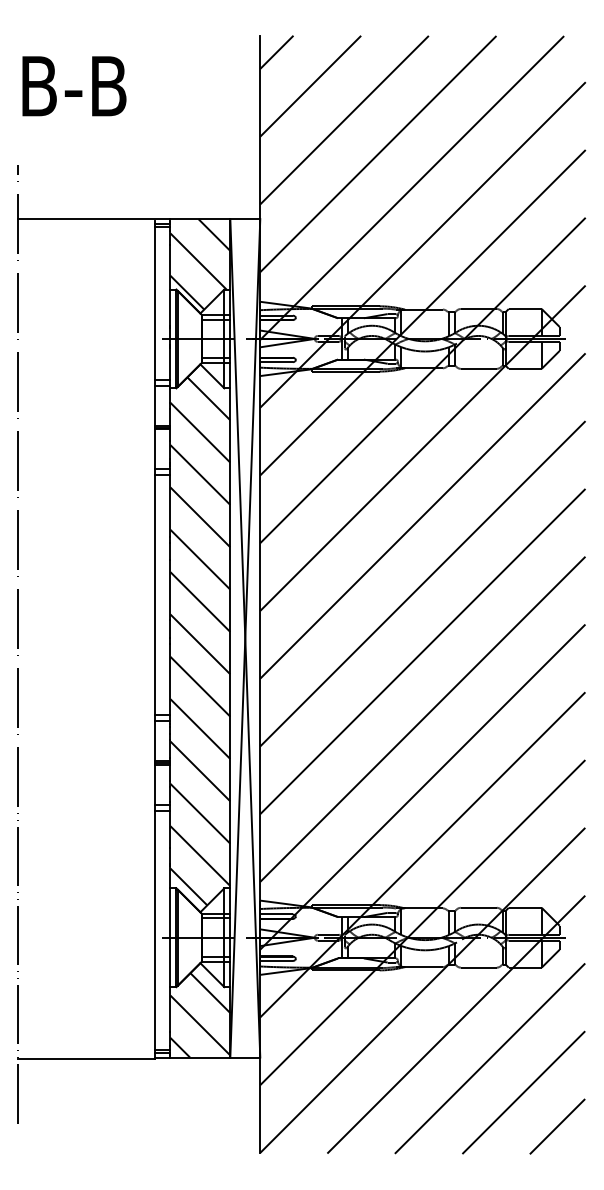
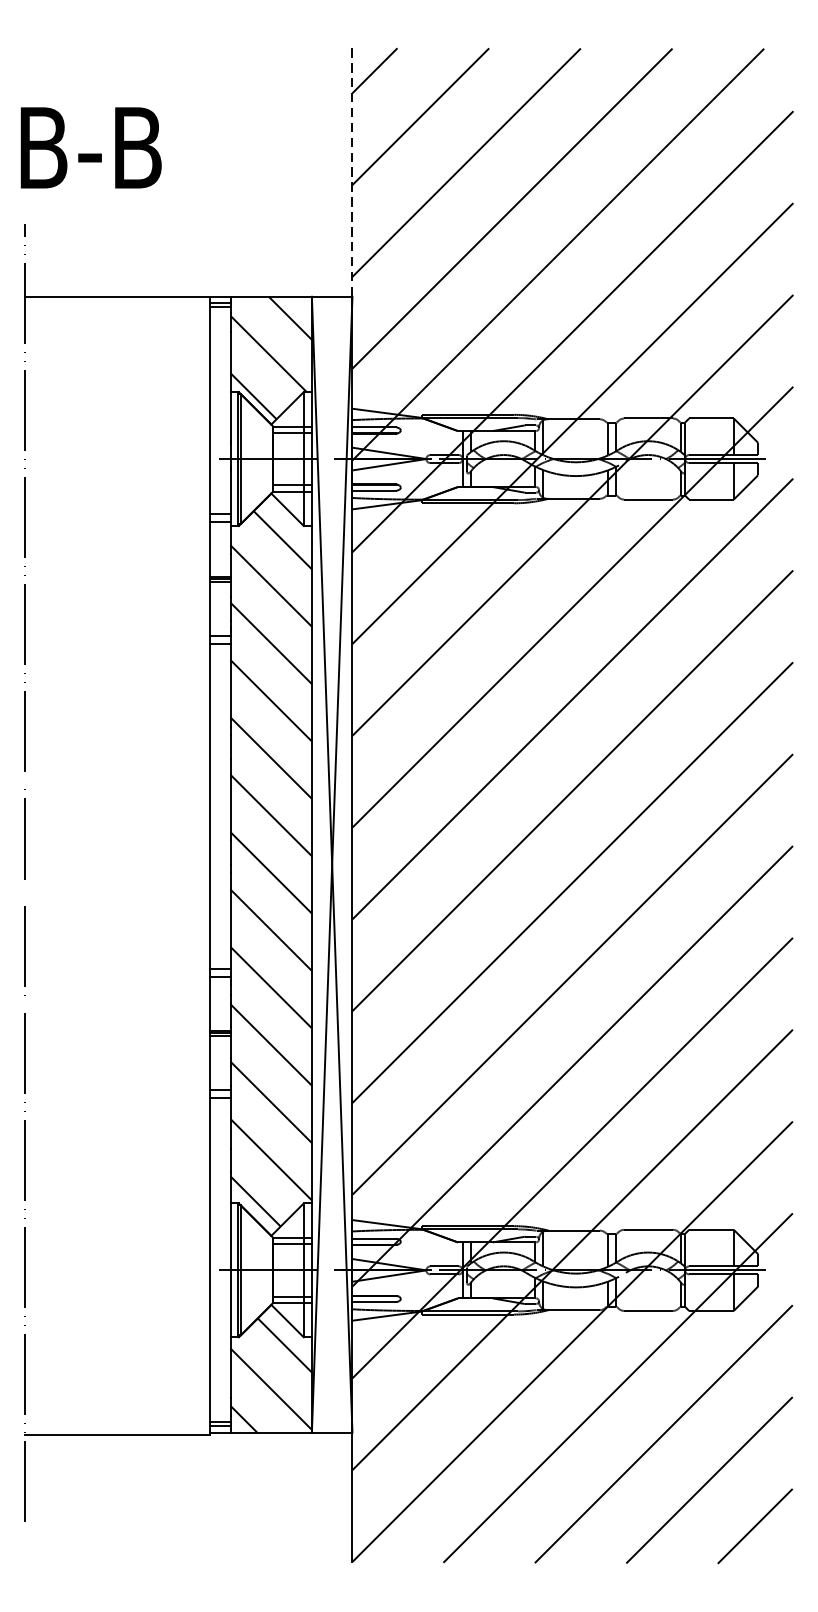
text: (74, 86) -> (91, 148), moved
line: (260, 127) -> (352, 172), solid -> dashed

